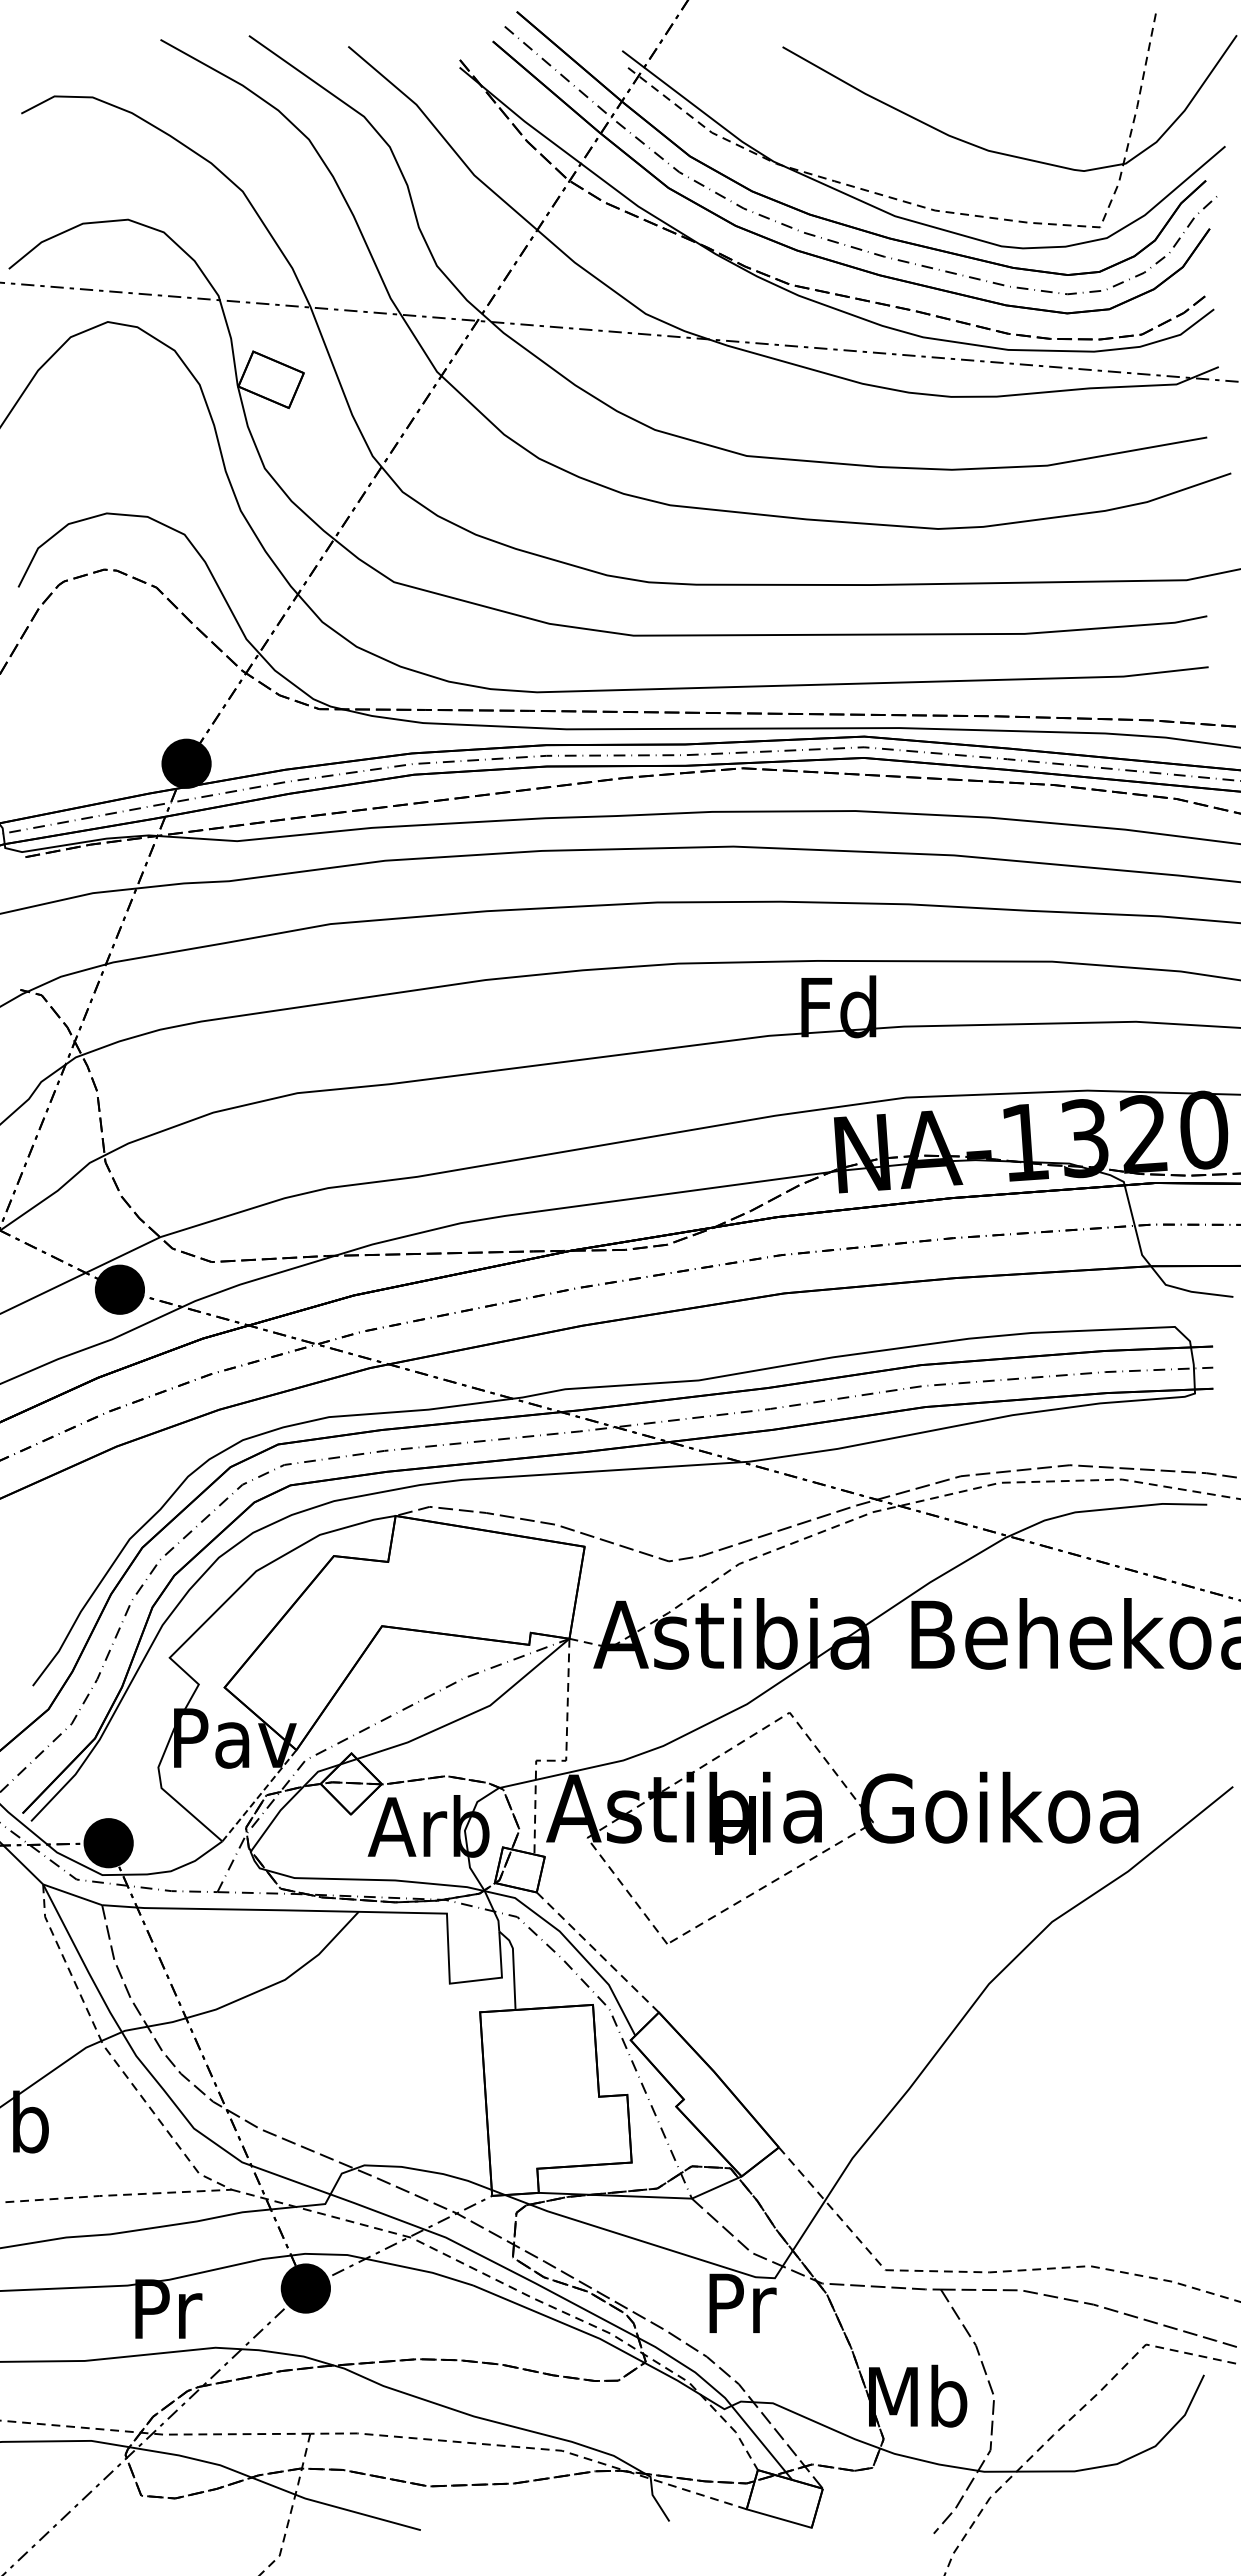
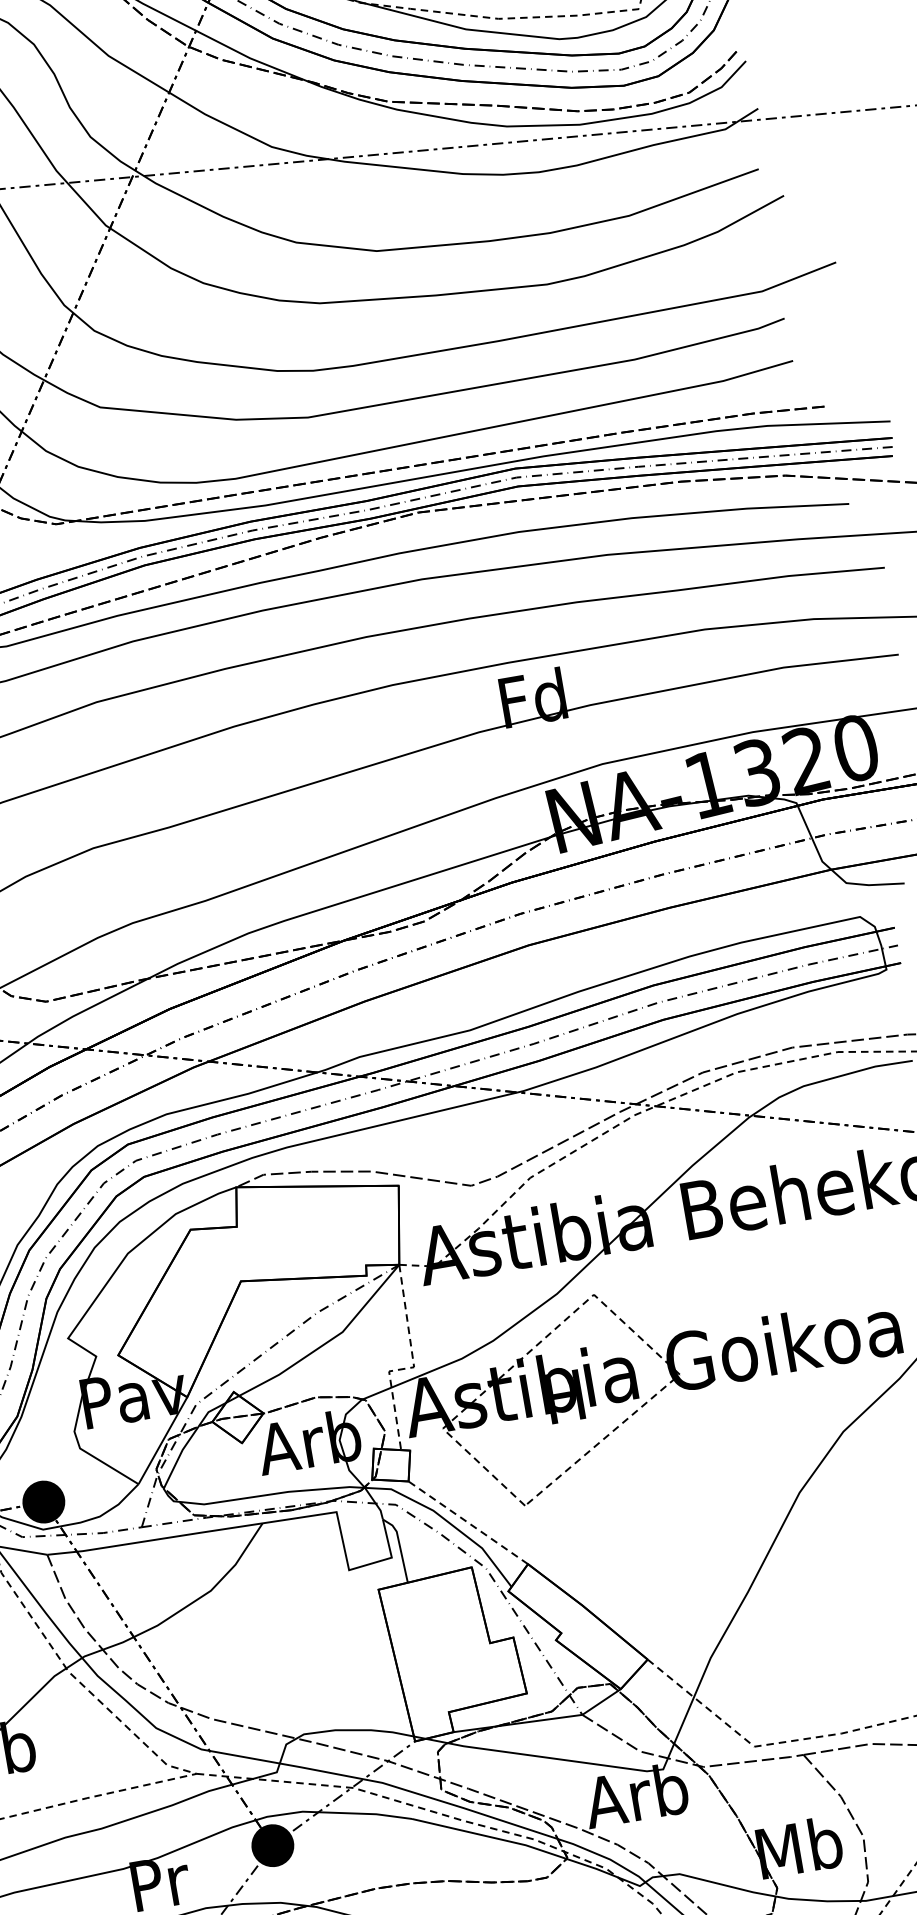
line: (259, 1795) -> (162, 1440), dashed -> solid
text: (737, 2302) -> (635, 1795), Pr -> Arb

